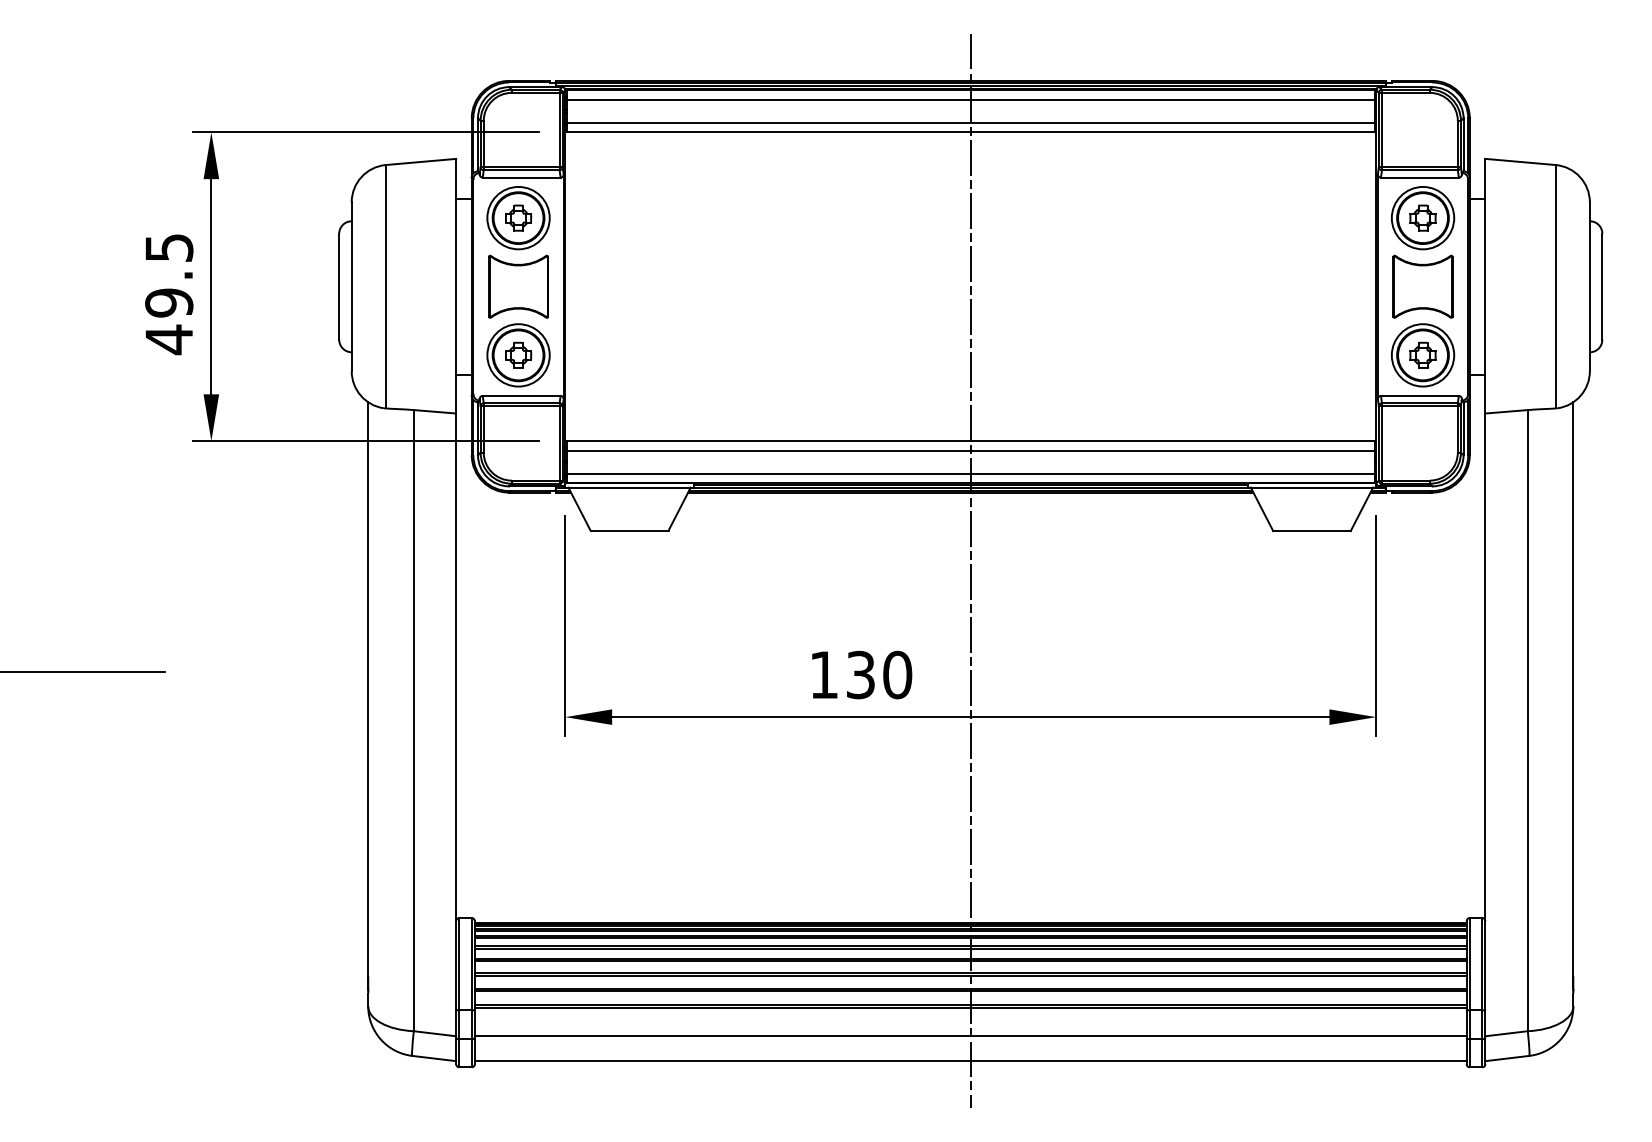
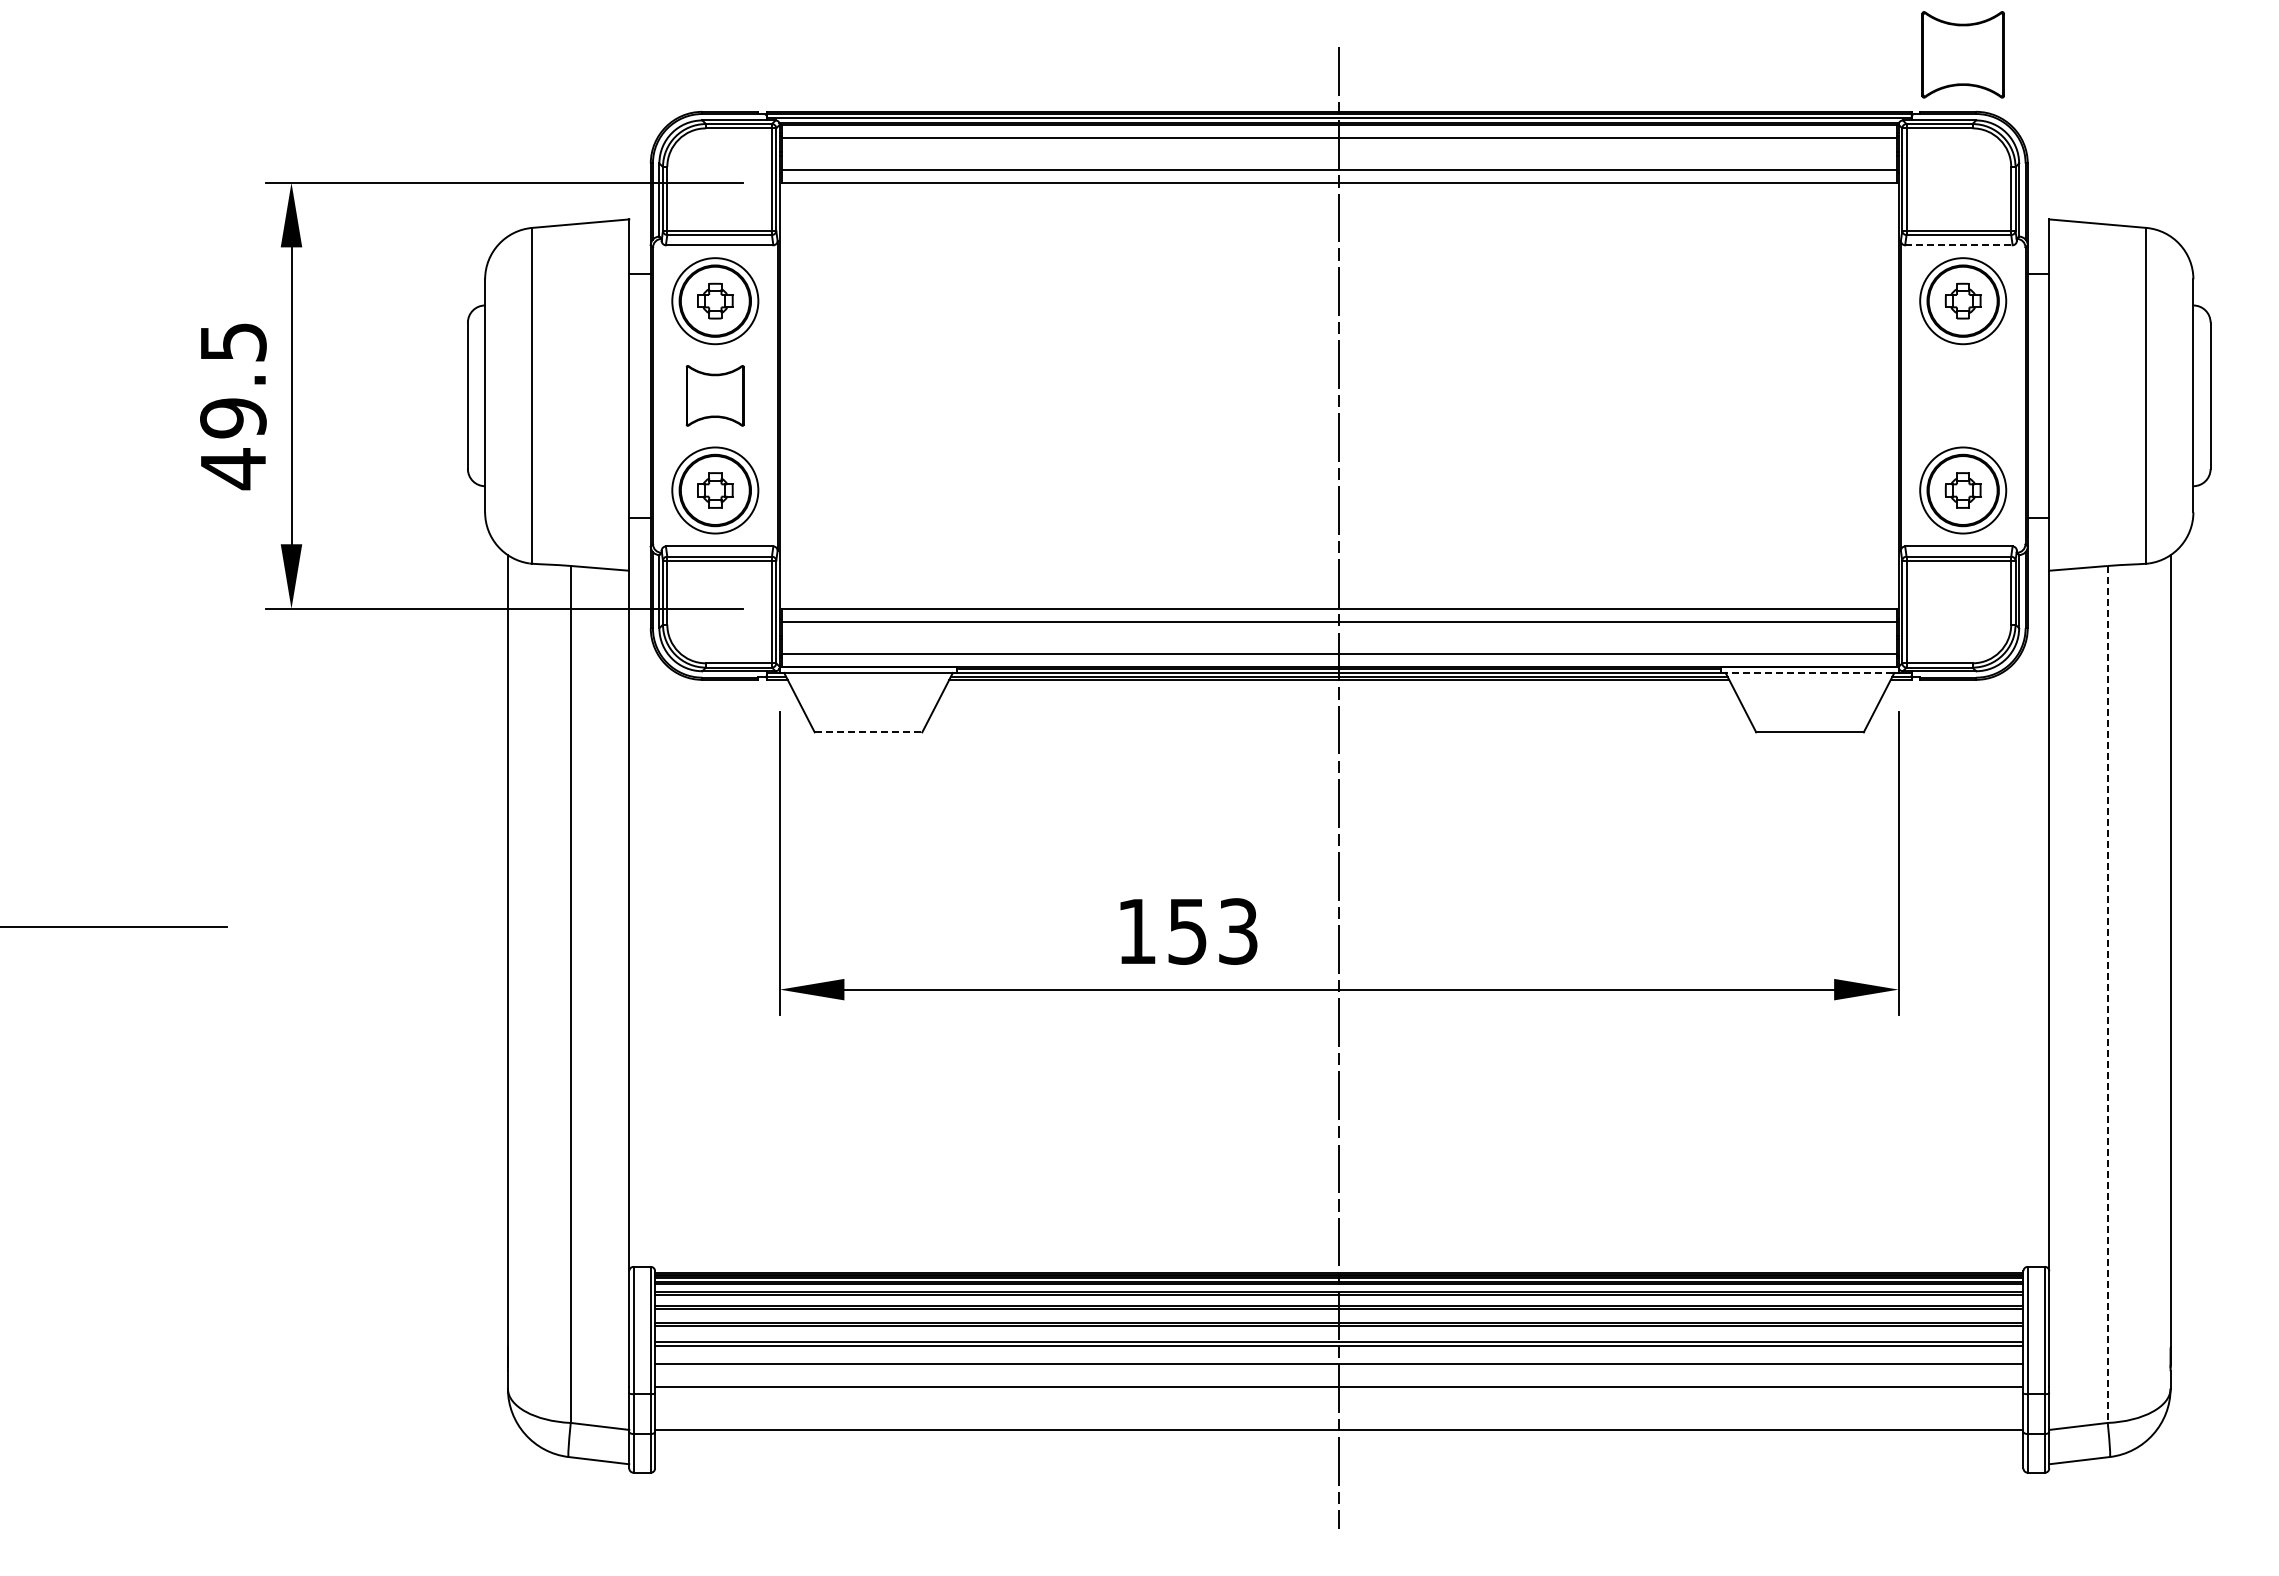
line: (1419, 177) -> (1958, 245), solid -> dashed
part: (517, 286) -> (714, 395), size x0.7
part: (1422, 286) -> (1962, 54), moved
line: (1312, 487) -> (1810, 672), solid -> dashed
line: (629, 530) -> (868, 732), solid -> dashed
text: (879, 675) -> (1213, 931), 130 -> 153
line: (1527, 720) -> (2107, 994), solid -> dashed
line: (970, 991) -> (1339, 1368), removed
line: (970, 1007) -> (1339, 1390), removed
line: (970, 1061) -> (1339, 1464), removed

